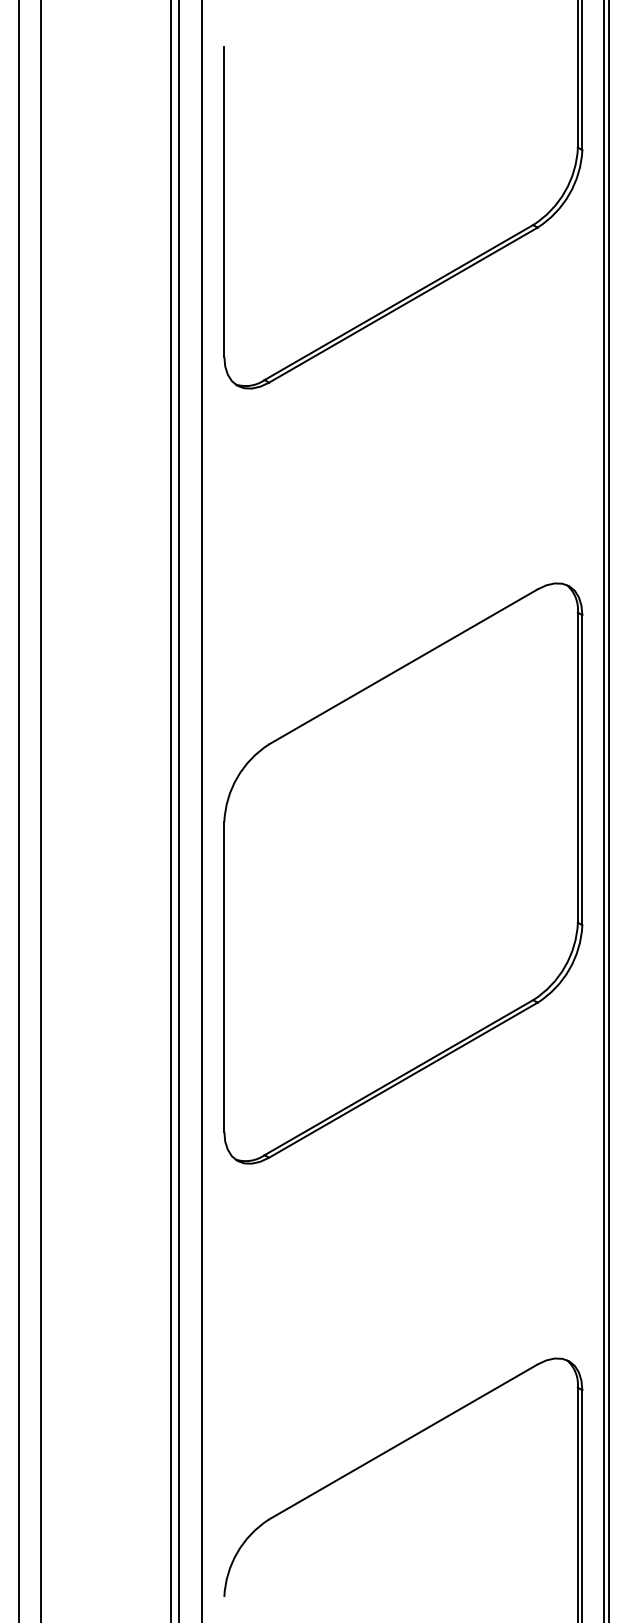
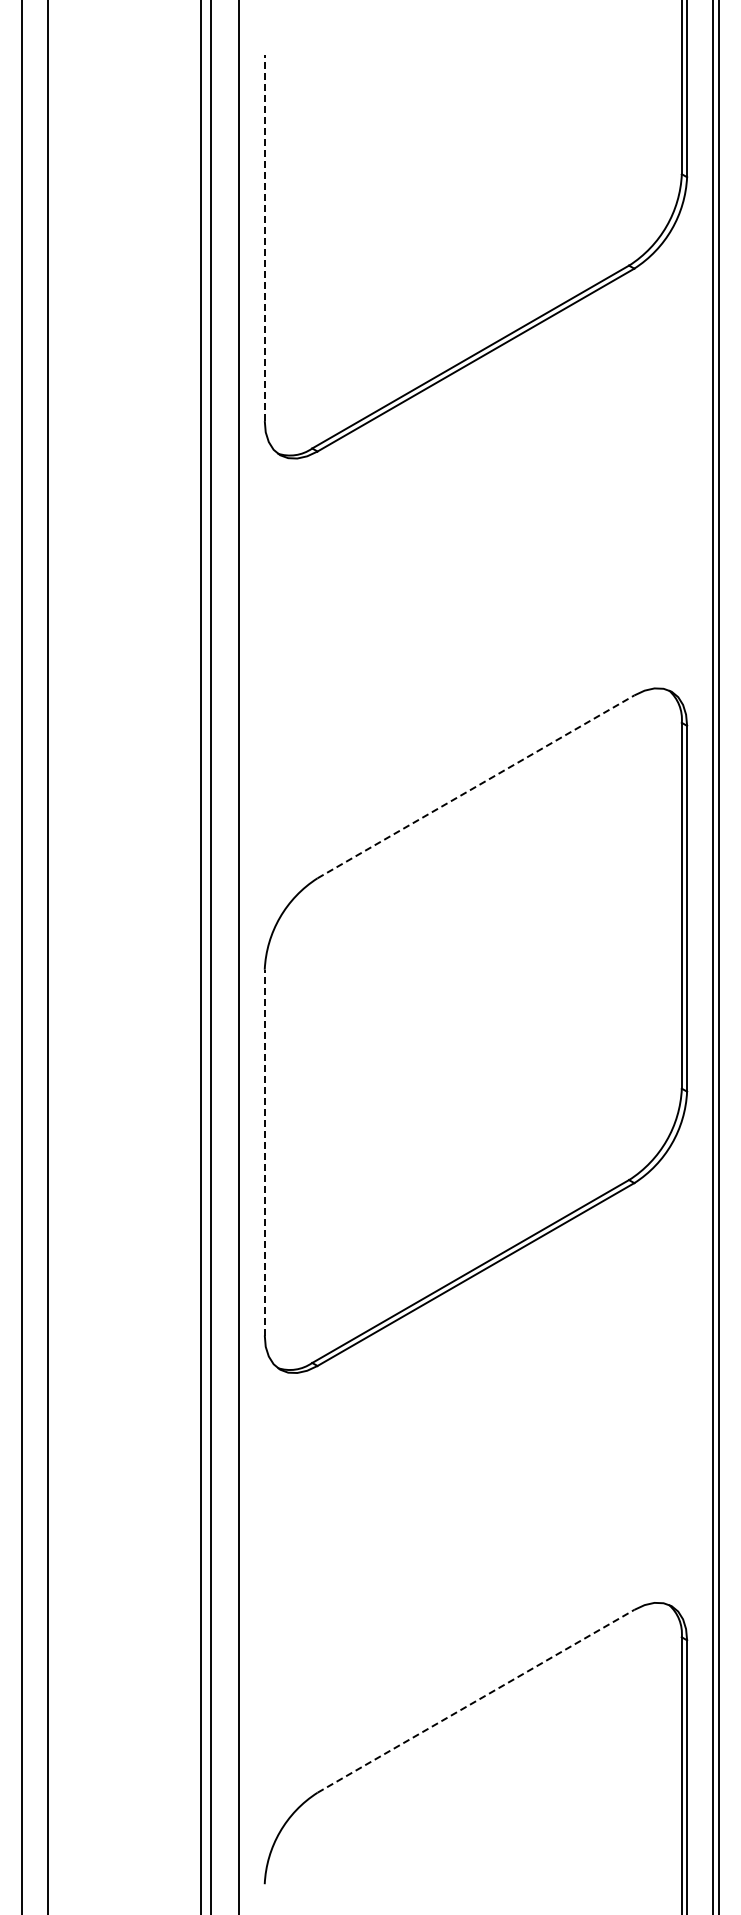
line: (224, 202) -> (264, 238), solid -> dashed
line: (402, 666) -> (475, 786), solid -> dashed
line: (224, 976) -> (264, 1152), solid -> dashed
line: (402, 1442) -> (475, 1701), solid -> dashed

